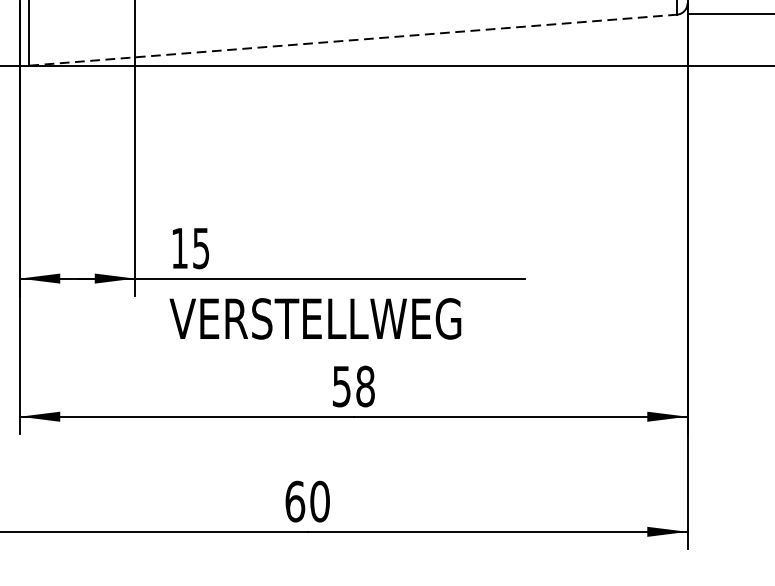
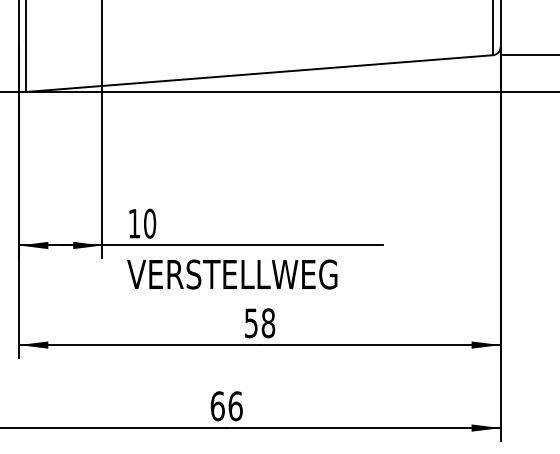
line: (354, 40) -> (260, 73), dashed -> solid
text: (201, 248) -> (150, 223), 15 -> 10
text: (319, 501) -> (235, 406), 60 -> 66

